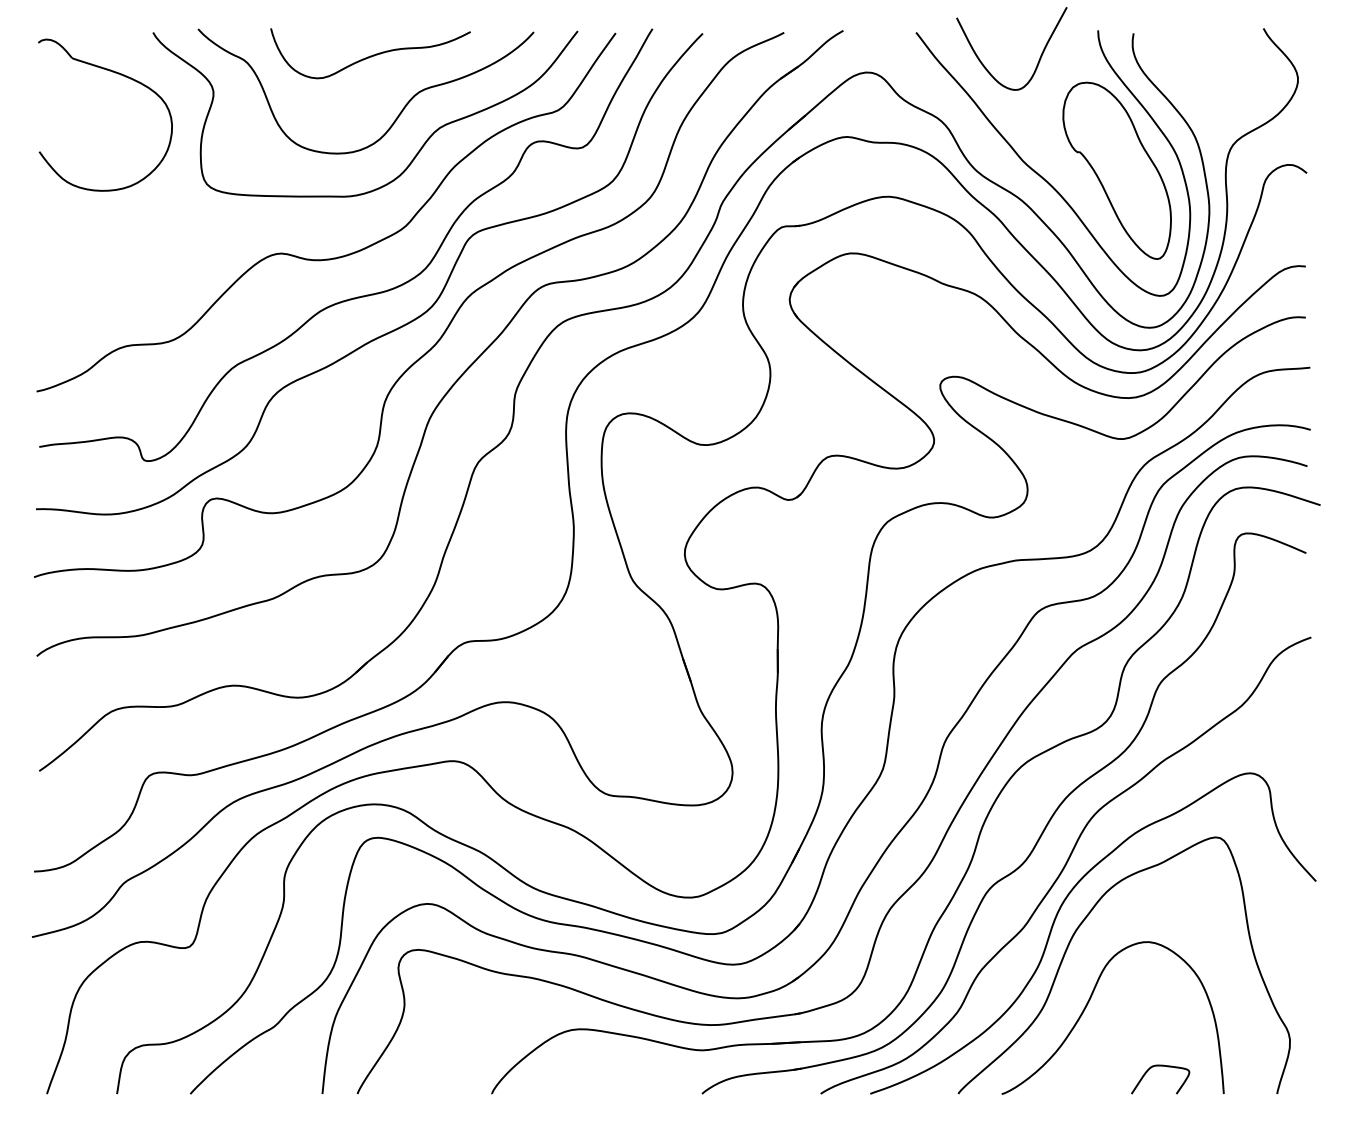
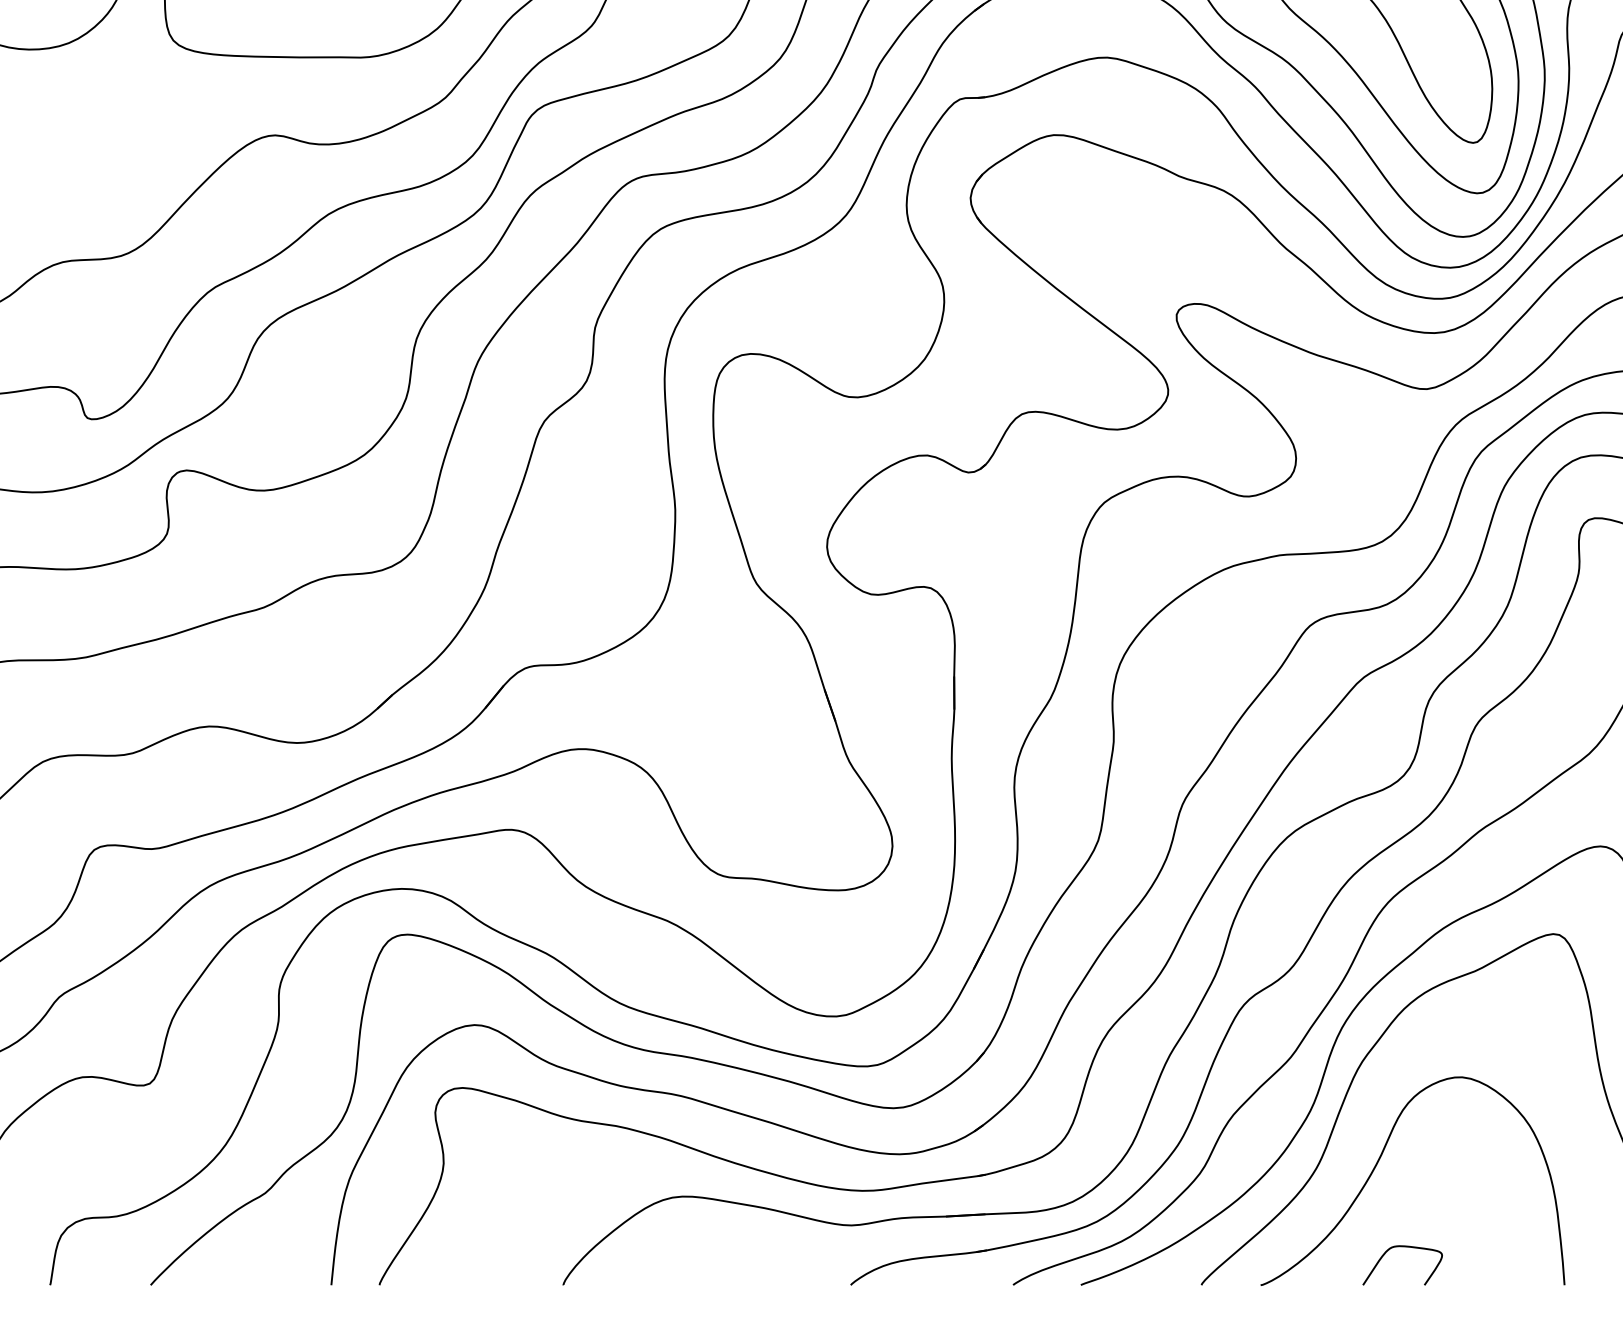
curve: (1160, 1066) -> (1402, 1247), moved

